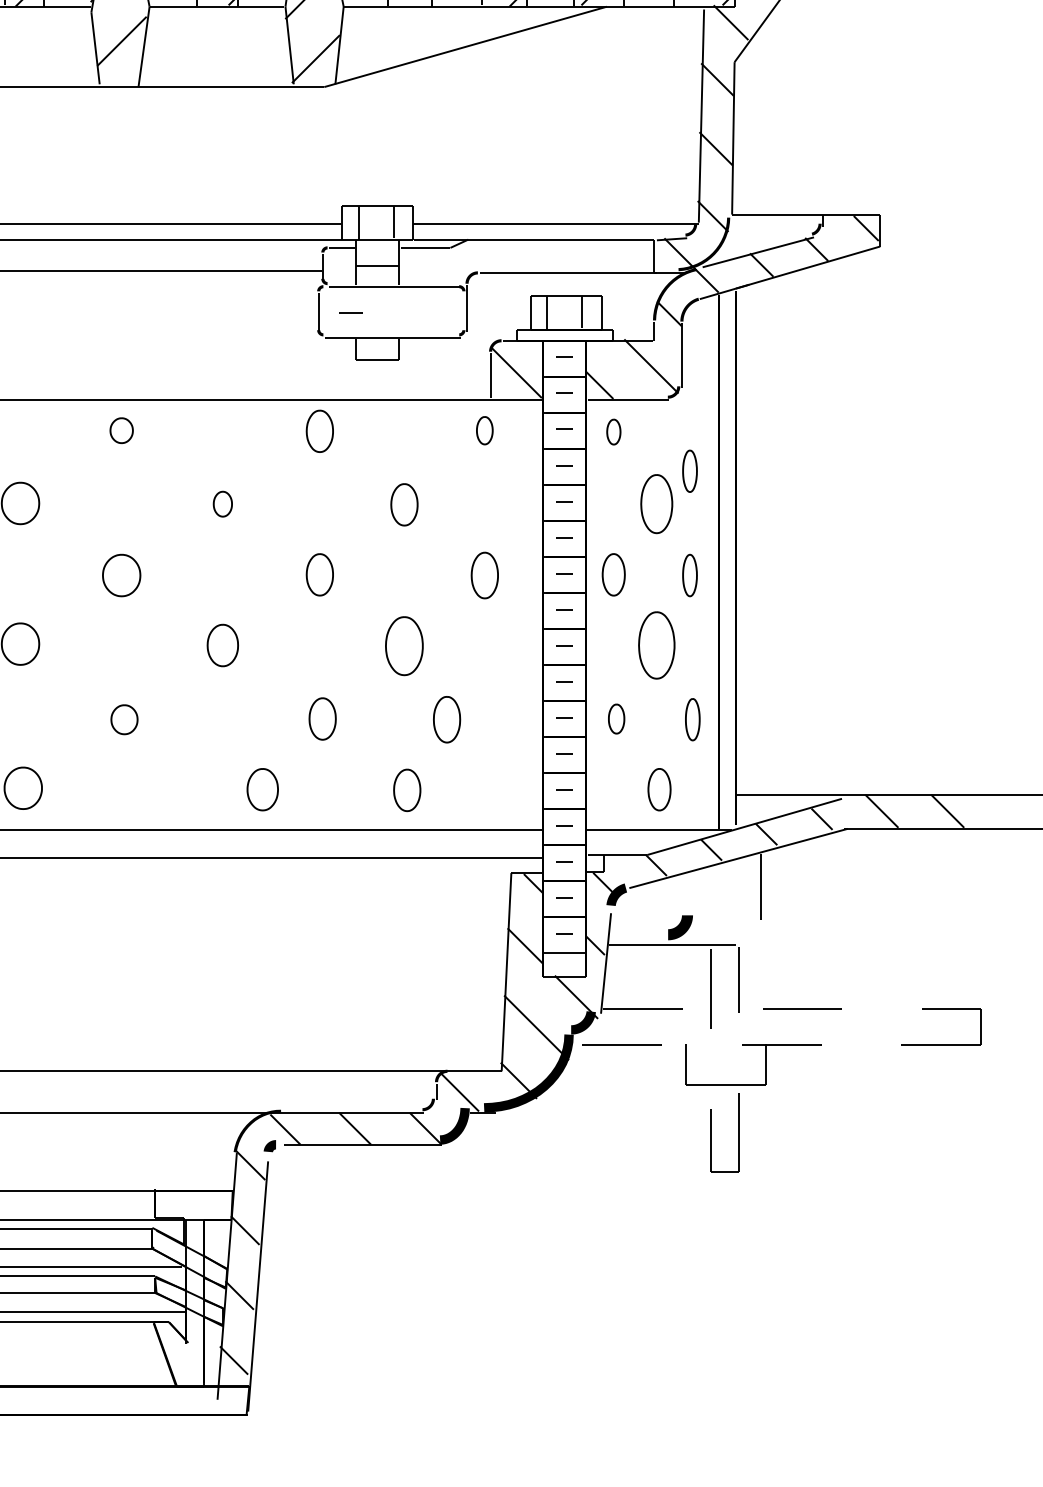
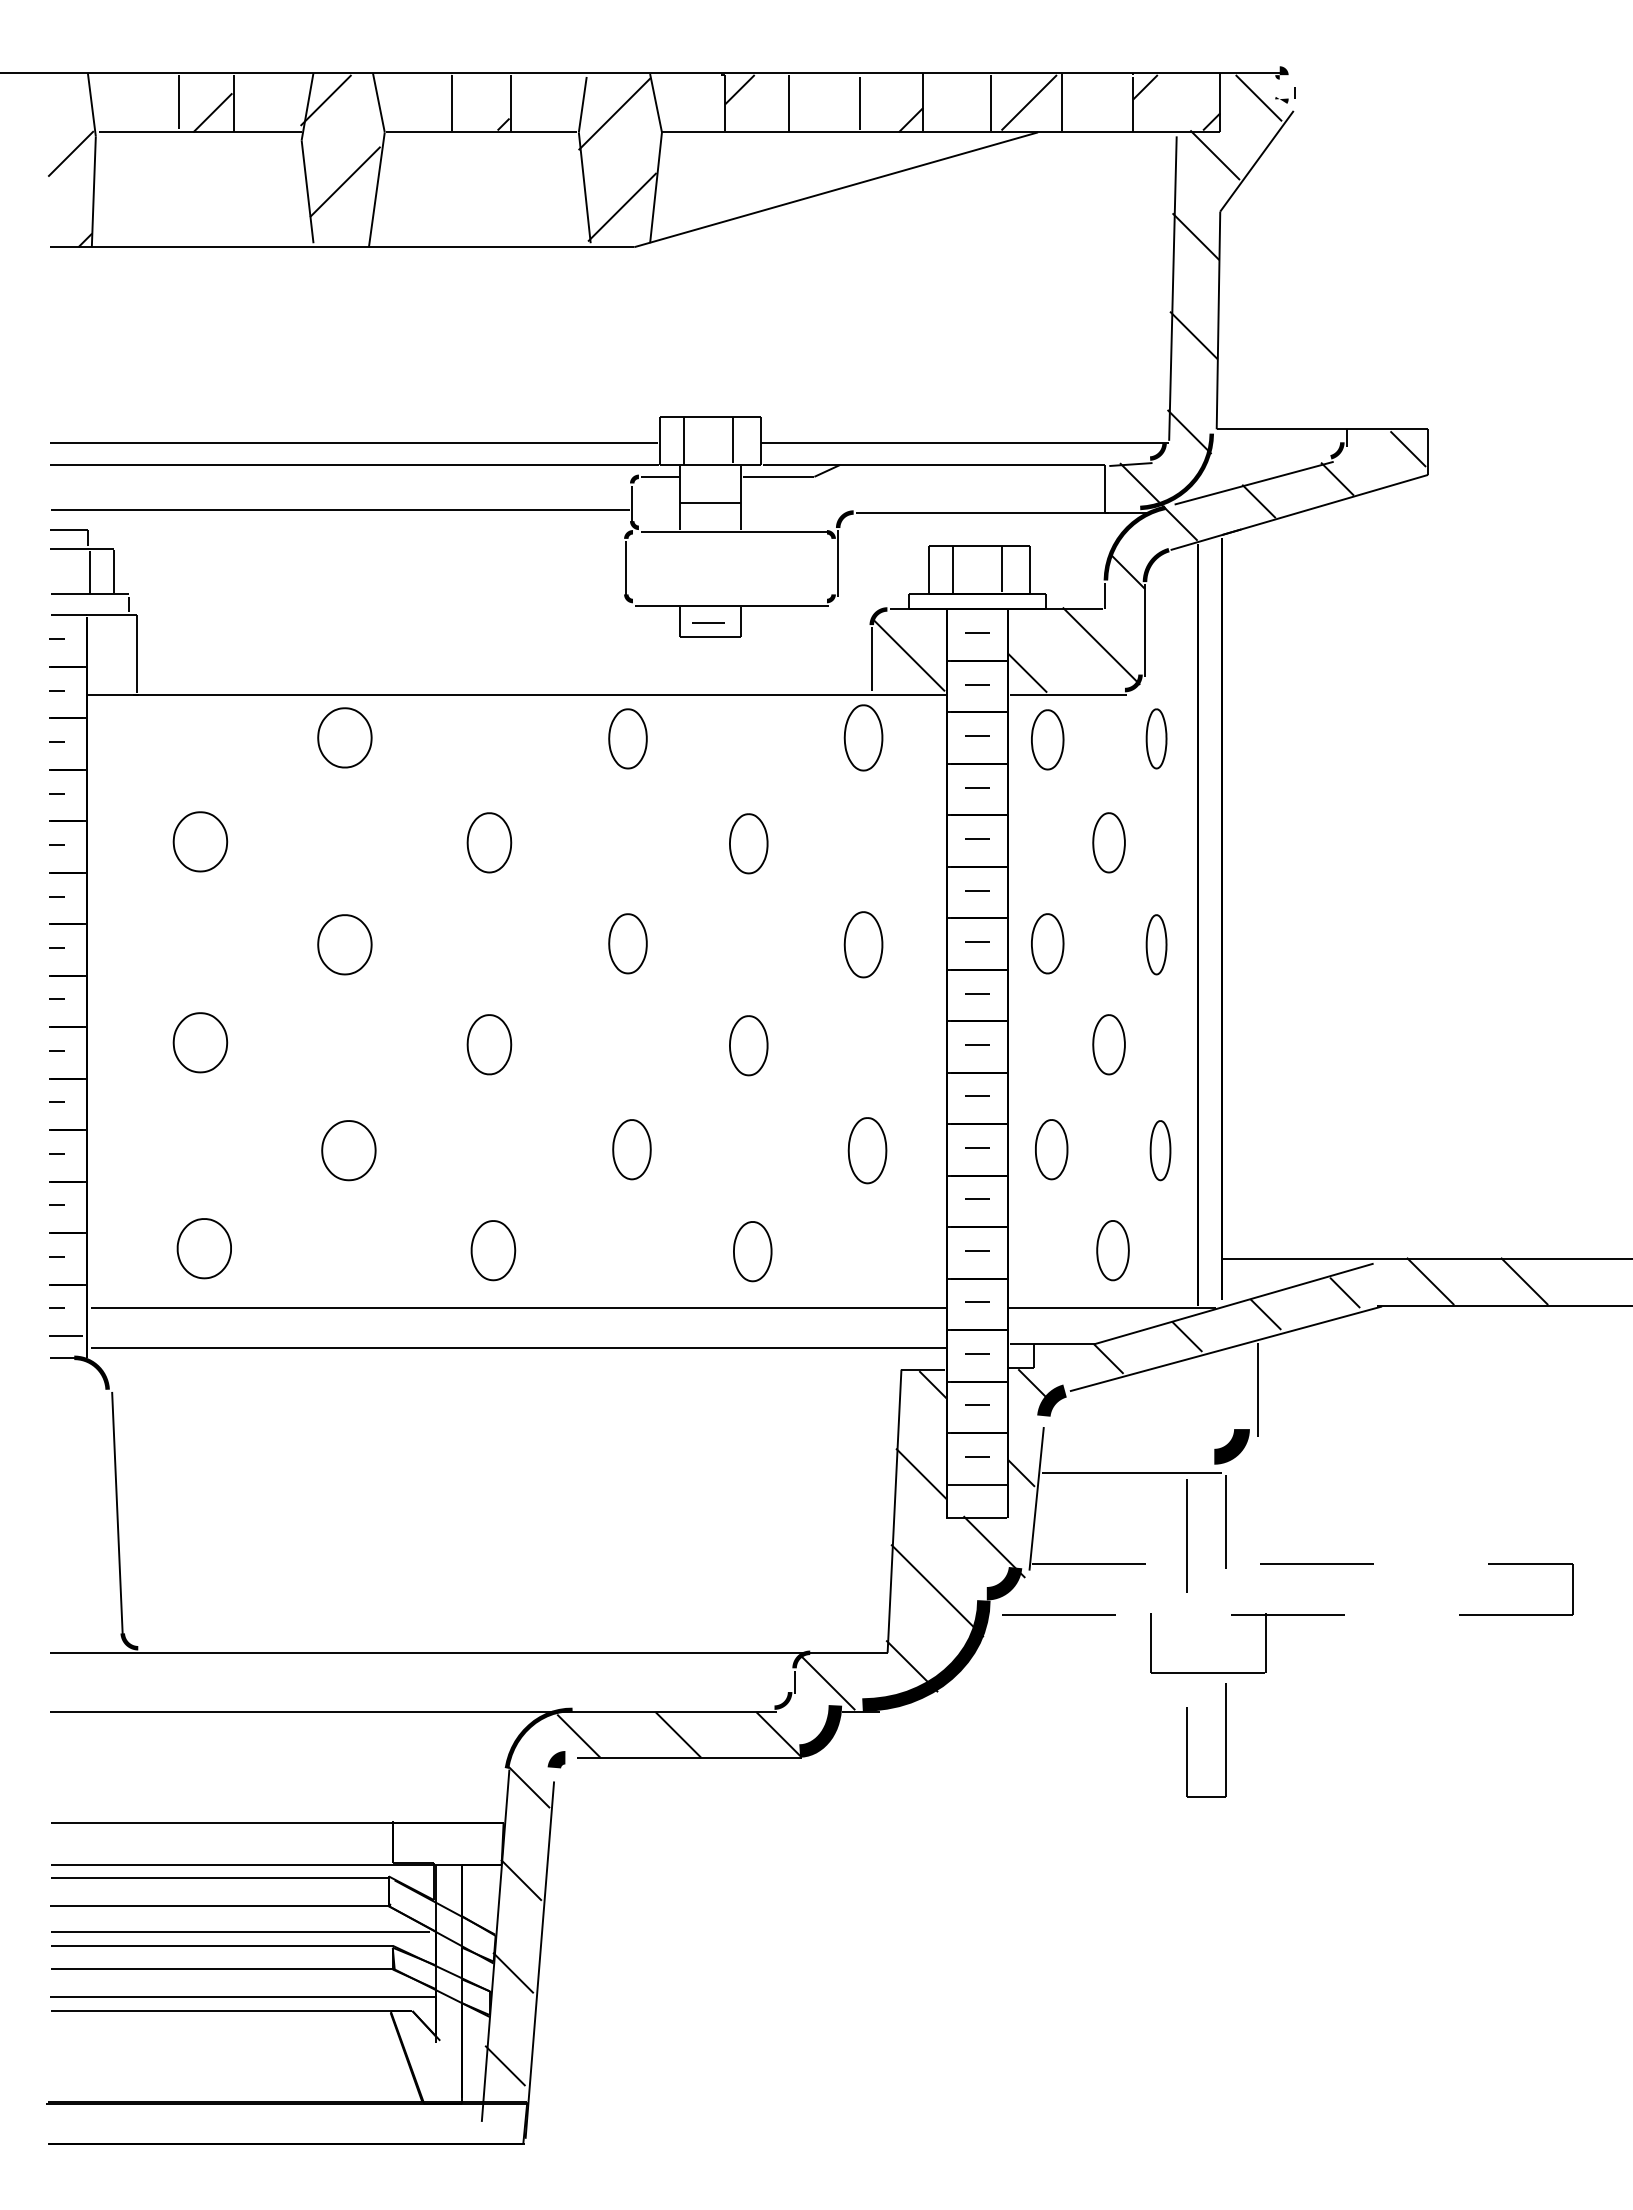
line: (351, 312) -> (708, 622), moved
part: (121, 430) -> (344, 737), size x1.67
part: (484, 430) -> (863, 737), size x1.67
part: (613, 431) -> (1047, 739), size x1.67
part: (689, 471) -> (1156, 738), moved
part: (222, 503) -> (489, 842), size x1.67
part: (656, 503) -> (1108, 842), size x0.71
part: (656, 645) -> (1108, 1044), size x0.62
part: (404, 646) -> (748, 1045), size x0.71
part: (616, 718) -> (1051, 1149), size x1.43
part: (124, 719) -> (348, 1150), size x1.43
part: (446, 719) -> (867, 1150), moved
part: (262, 789) -> (493, 1250), moved
curve: (680, 927) -> (1231, 1446), moved

